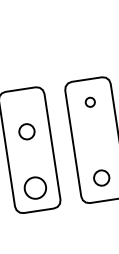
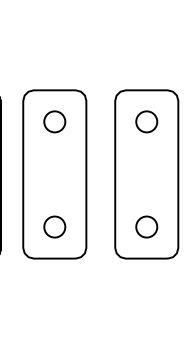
circle: (90, 102) -> (146, 121), size x1.67
circle: (26, 131) -> (54, 121), moved
circle: (35, 187) -> (54, 226), size x0.71

